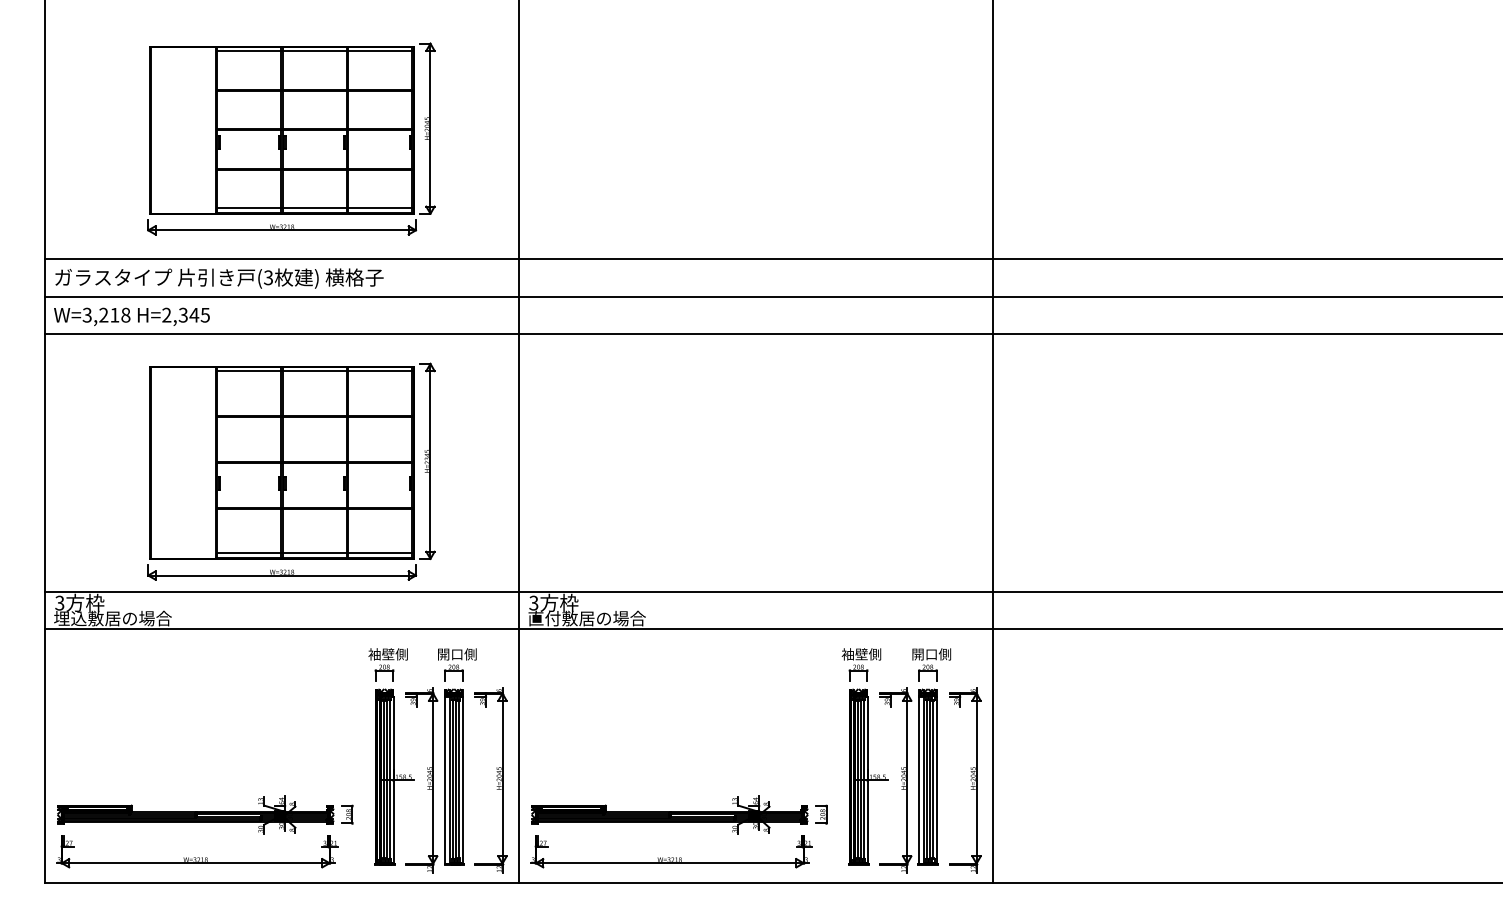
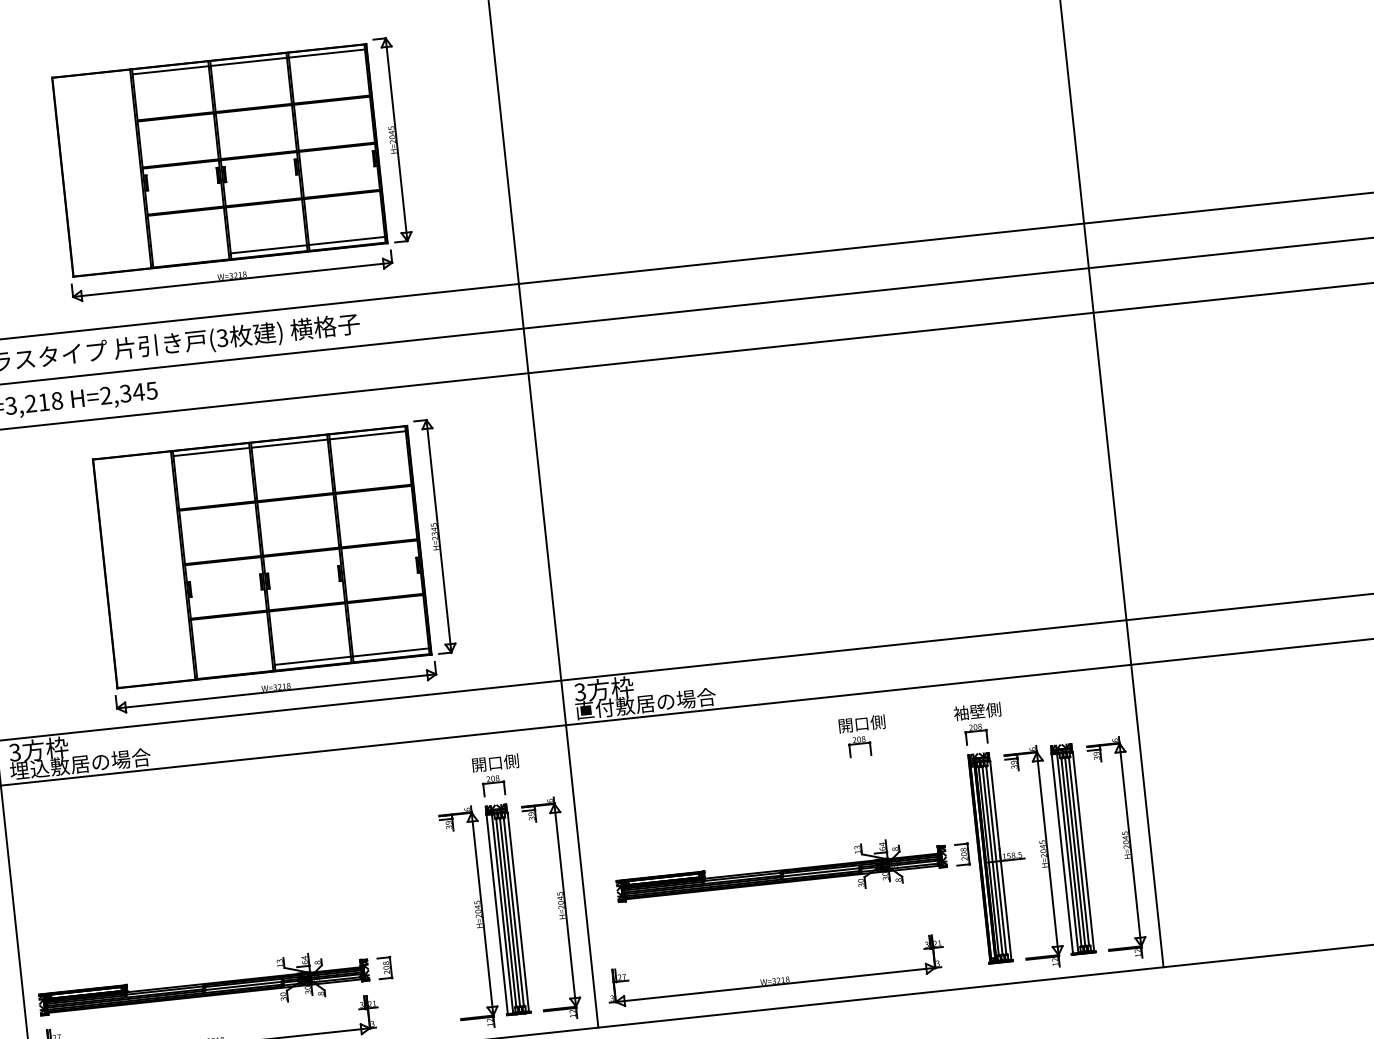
line: (249, 208) -> (190, 257), removed
line: (249, 553) -> (234, 669), removed
part: (931, 664) -> (863, 735), moved
part: (391, 756) -> (430, 893), removed
part: (679, 814) -> (793, 872), moved

